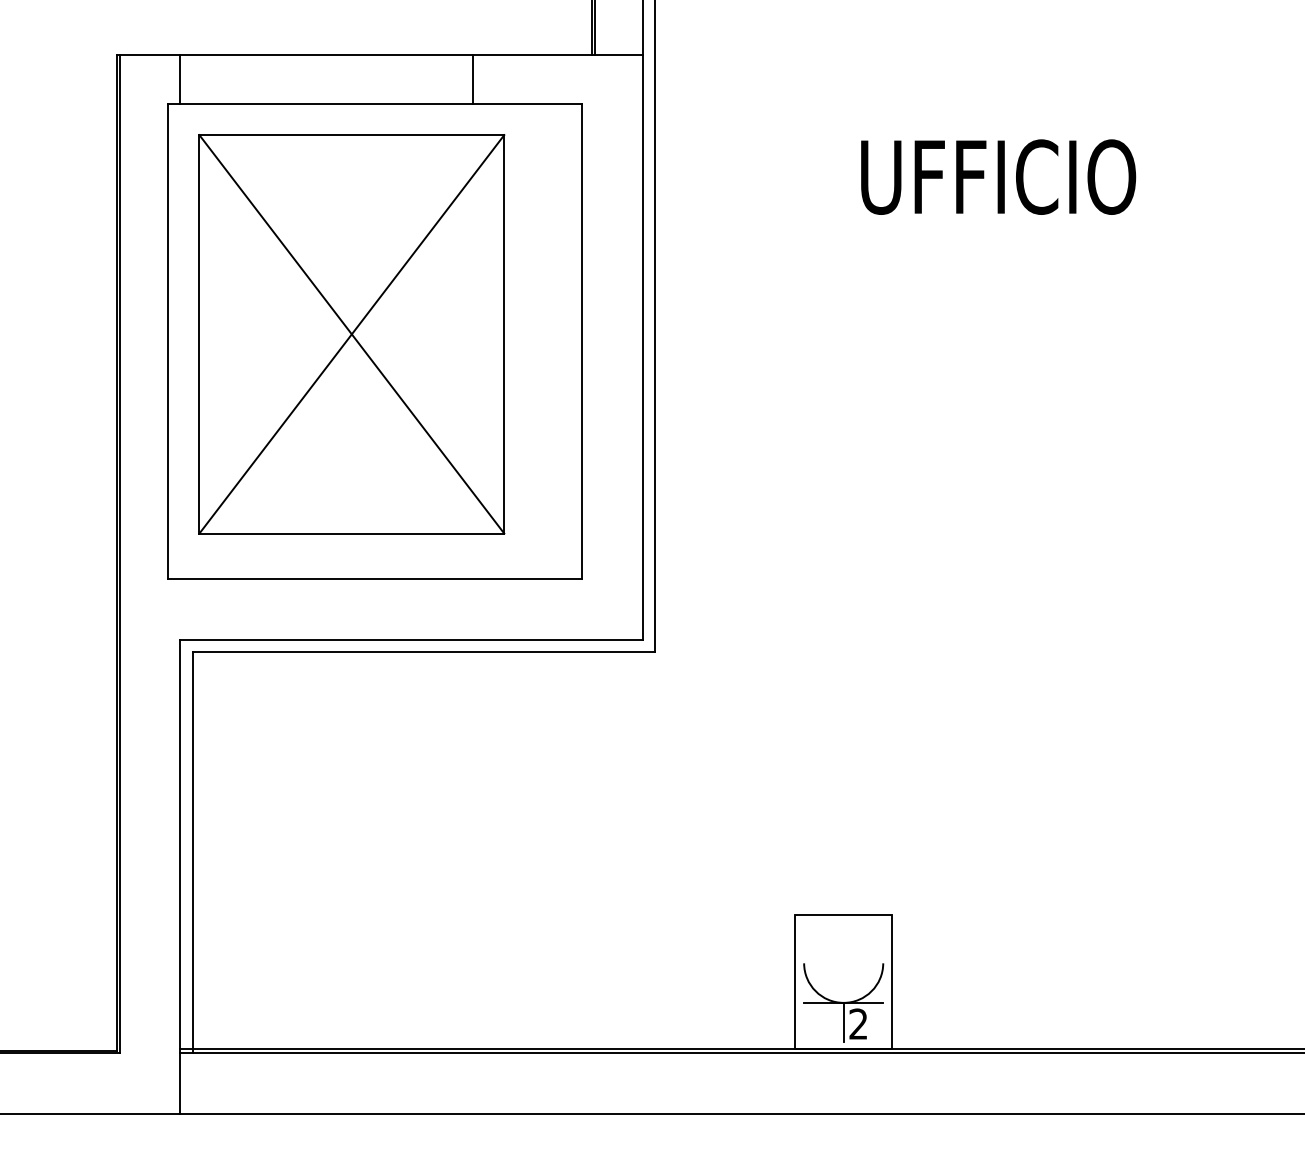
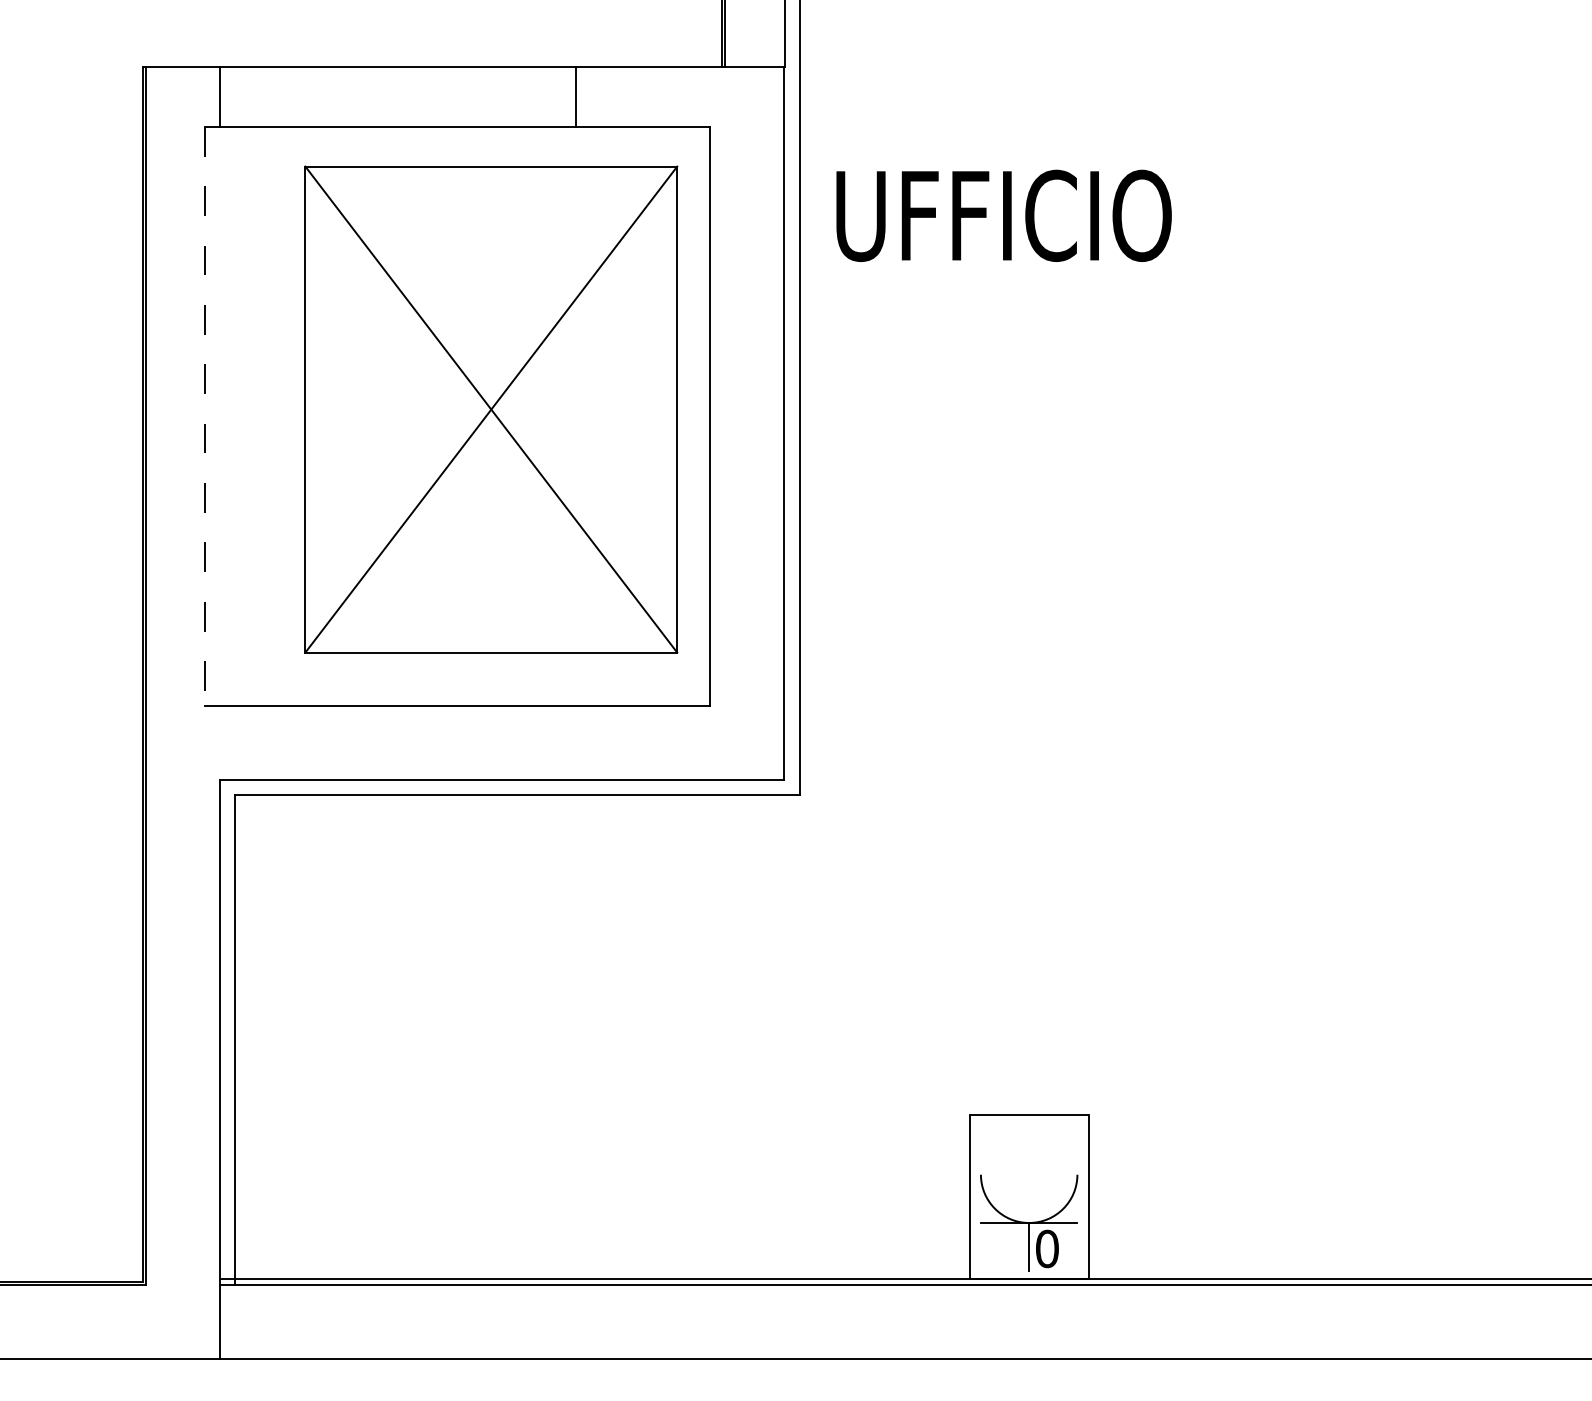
text: (998, 176) -> (1003, 215), moved
part: (352, 334) -> (491, 409), moved
line: (168, 341) -> (205, 416), solid -> dashed
text: (858, 1023) -> (1047, 1248), 2 -> 0

